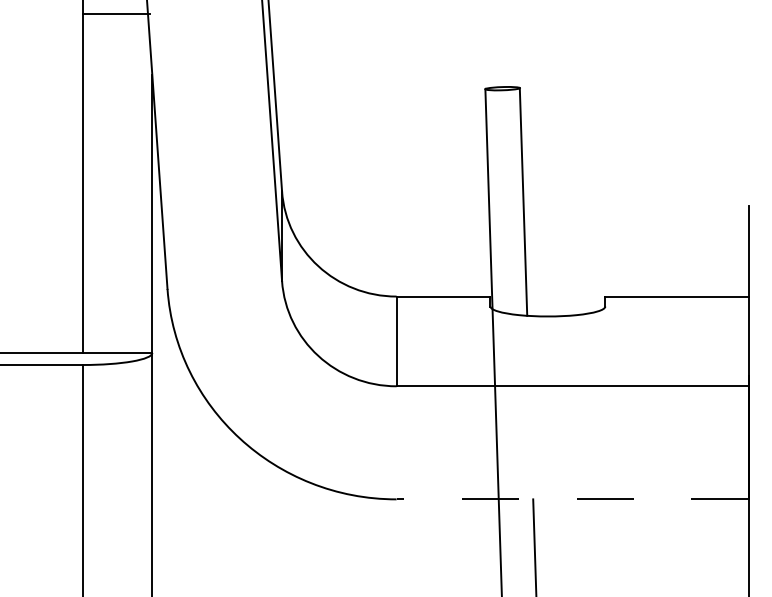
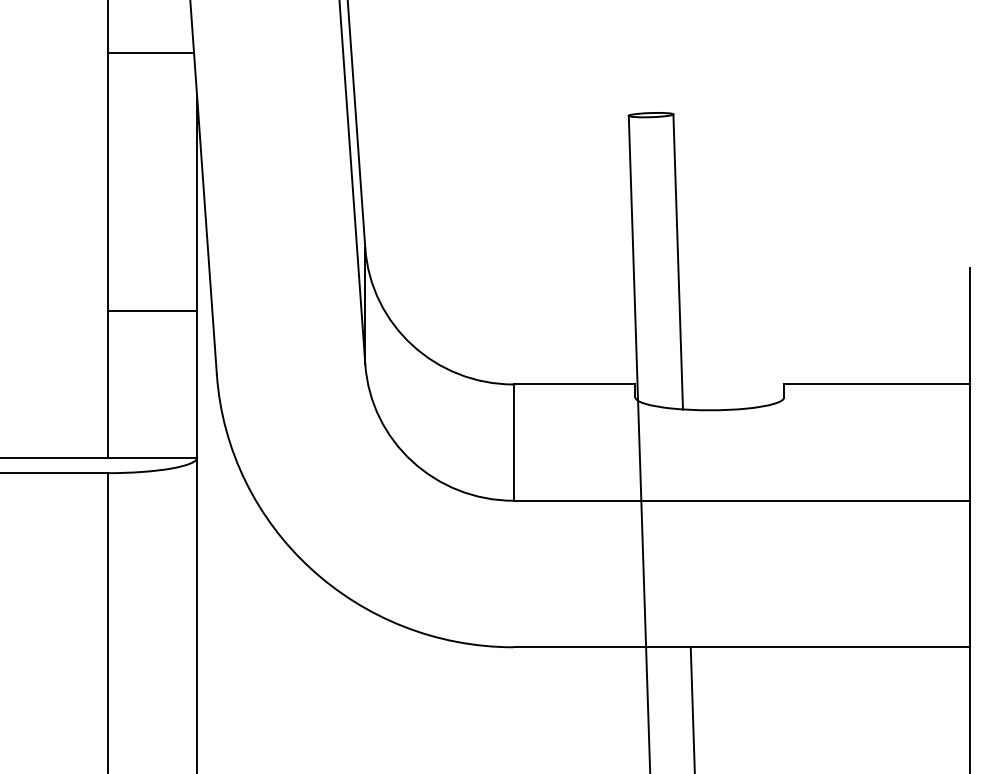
line: (116, 14) -> (150, 52), moved
line: (117, 239) -> (152, 310), added
line: (572, 499) -> (741, 647), dashed -> solid

